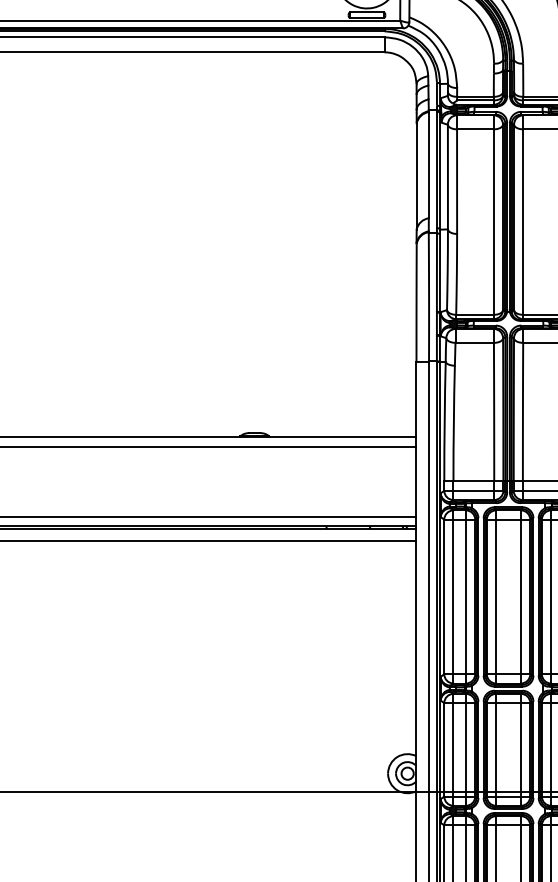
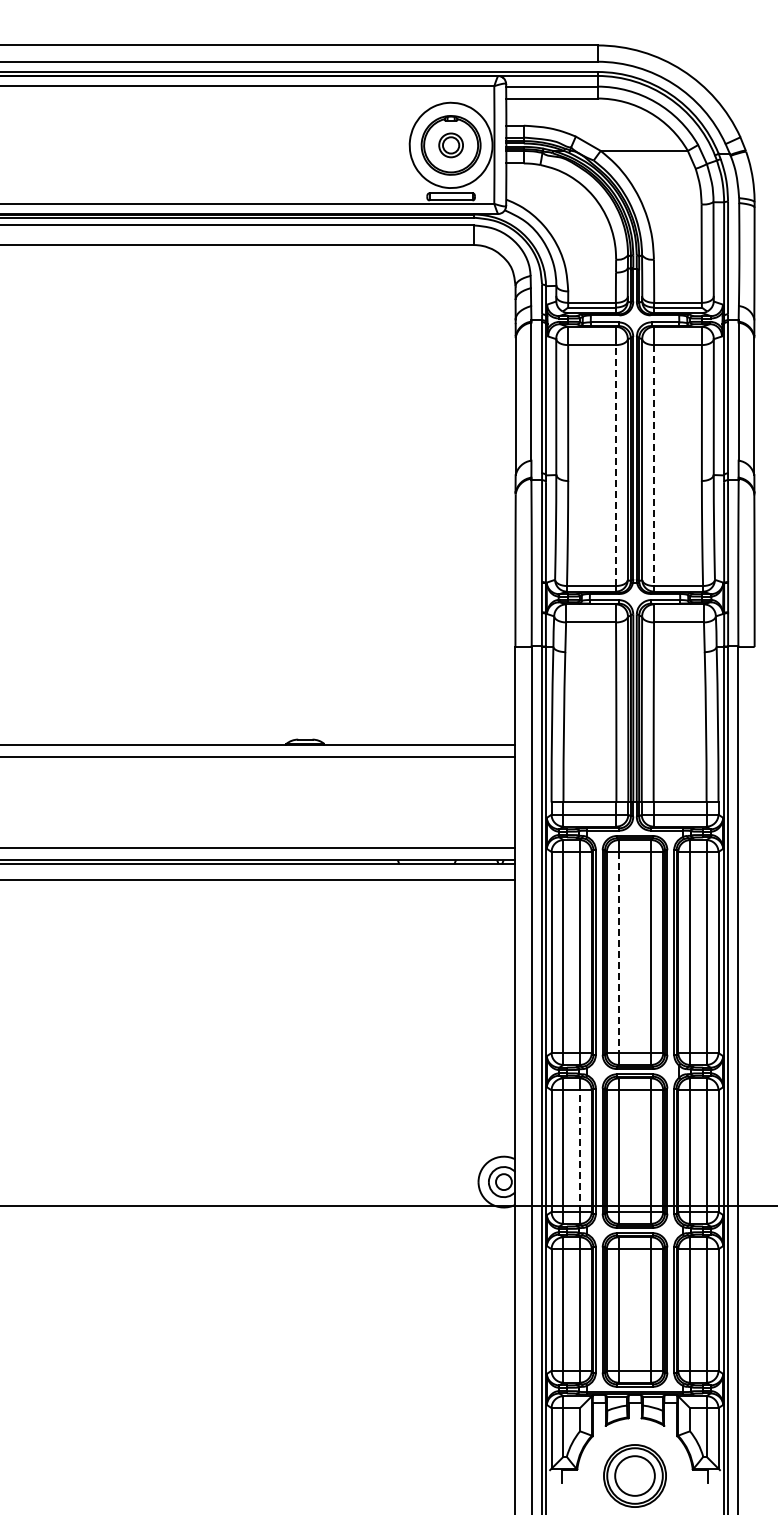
line: (493, 222) -> (615, 465), solid -> dashed
line: (523, 222) -> (654, 466), solid -> dashed
line: (495, 596) -> (618, 952), solid -> dashed
line: (465, 750) -> (579, 1151), solid -> dashed

